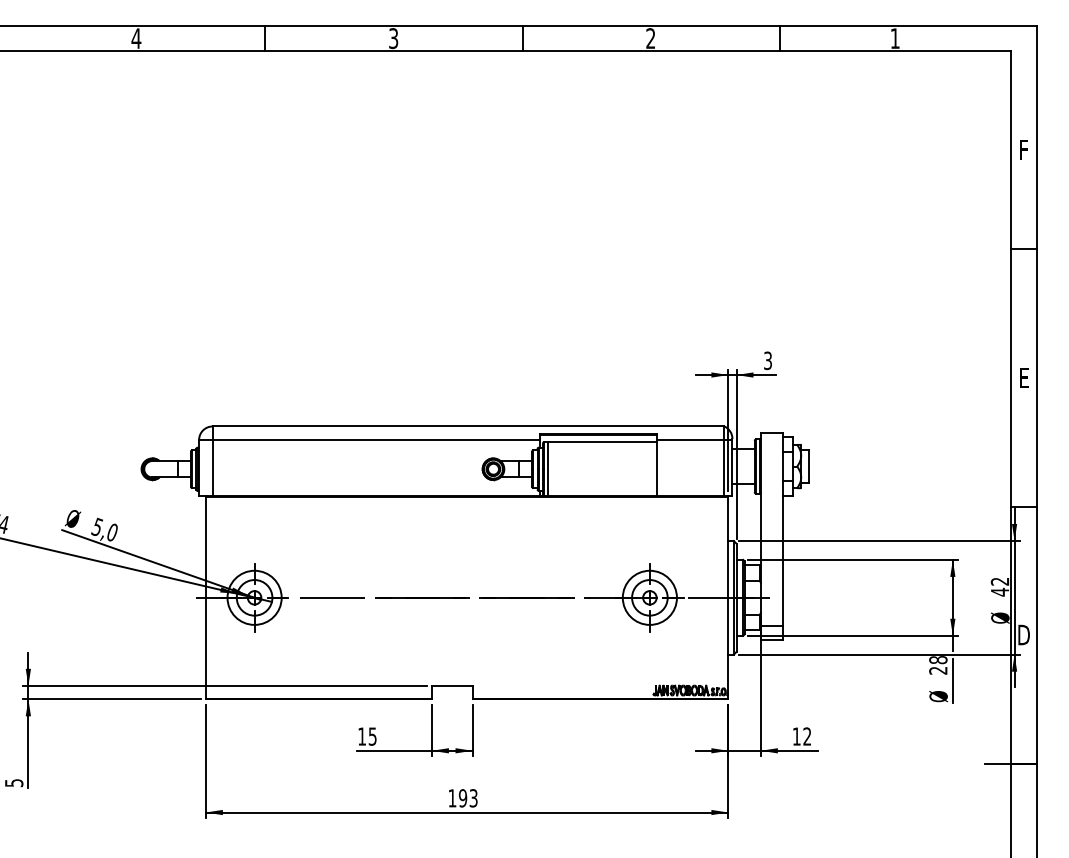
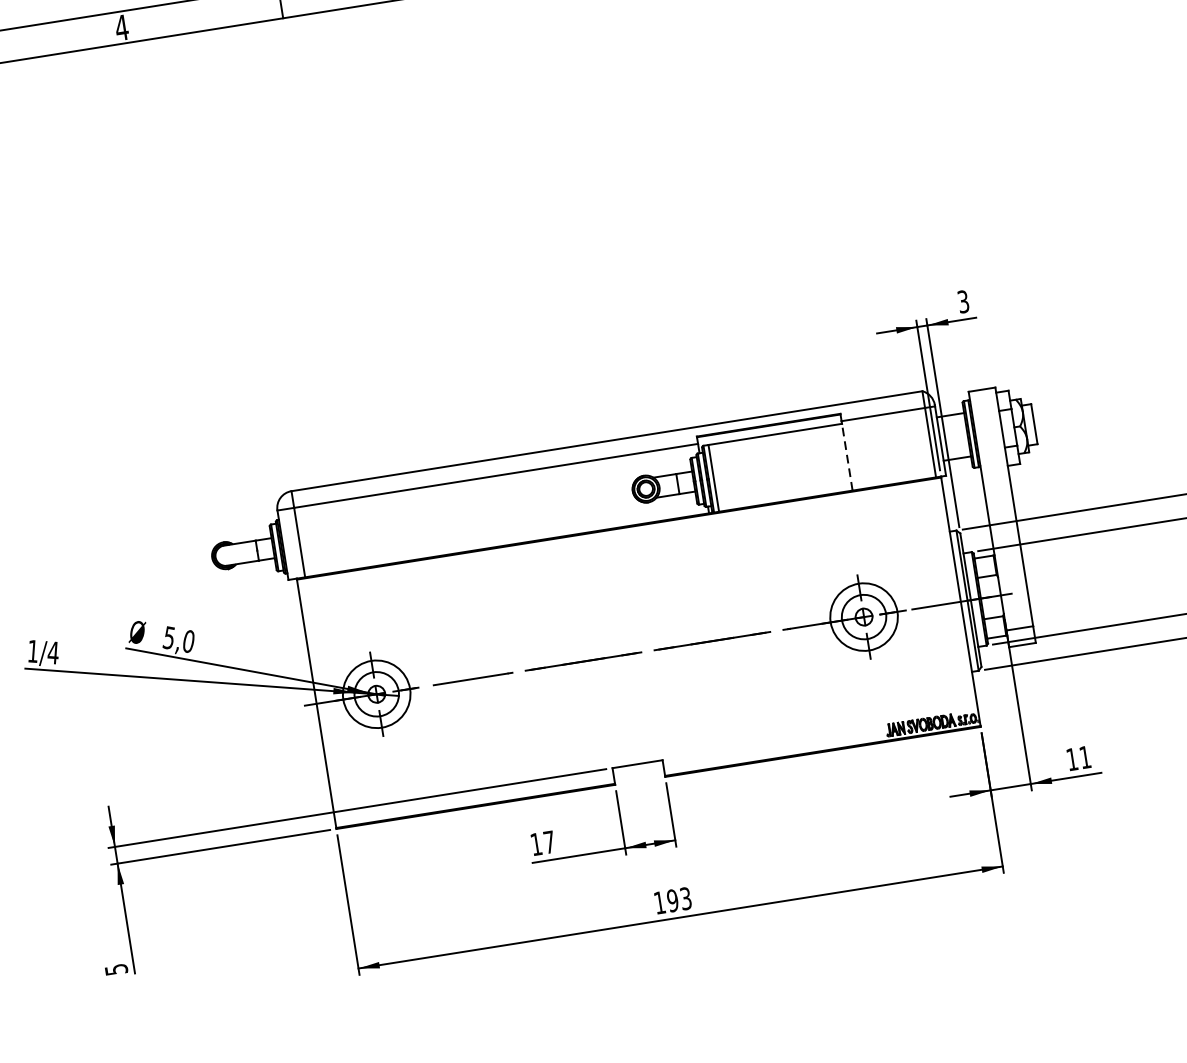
line: (656, 468) -> (846, 456), solid -> dashed
text: (372, 736) -> (549, 842), 15 -> 17
text: (807, 736) -> (1085, 757), 12 -> 11

